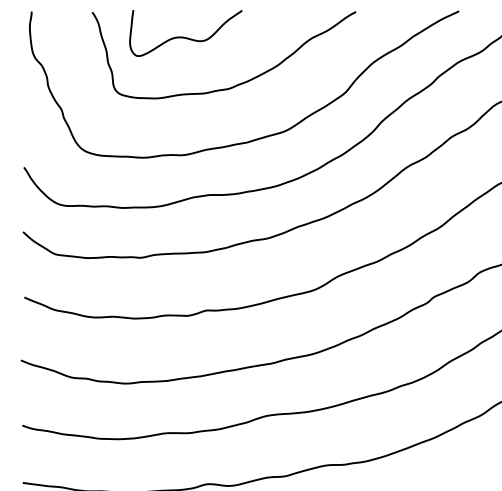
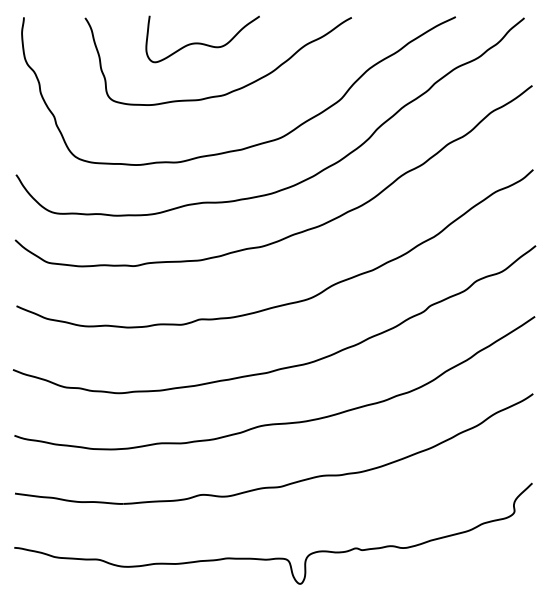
curve: (183, 36) -> (200, 42), moved

